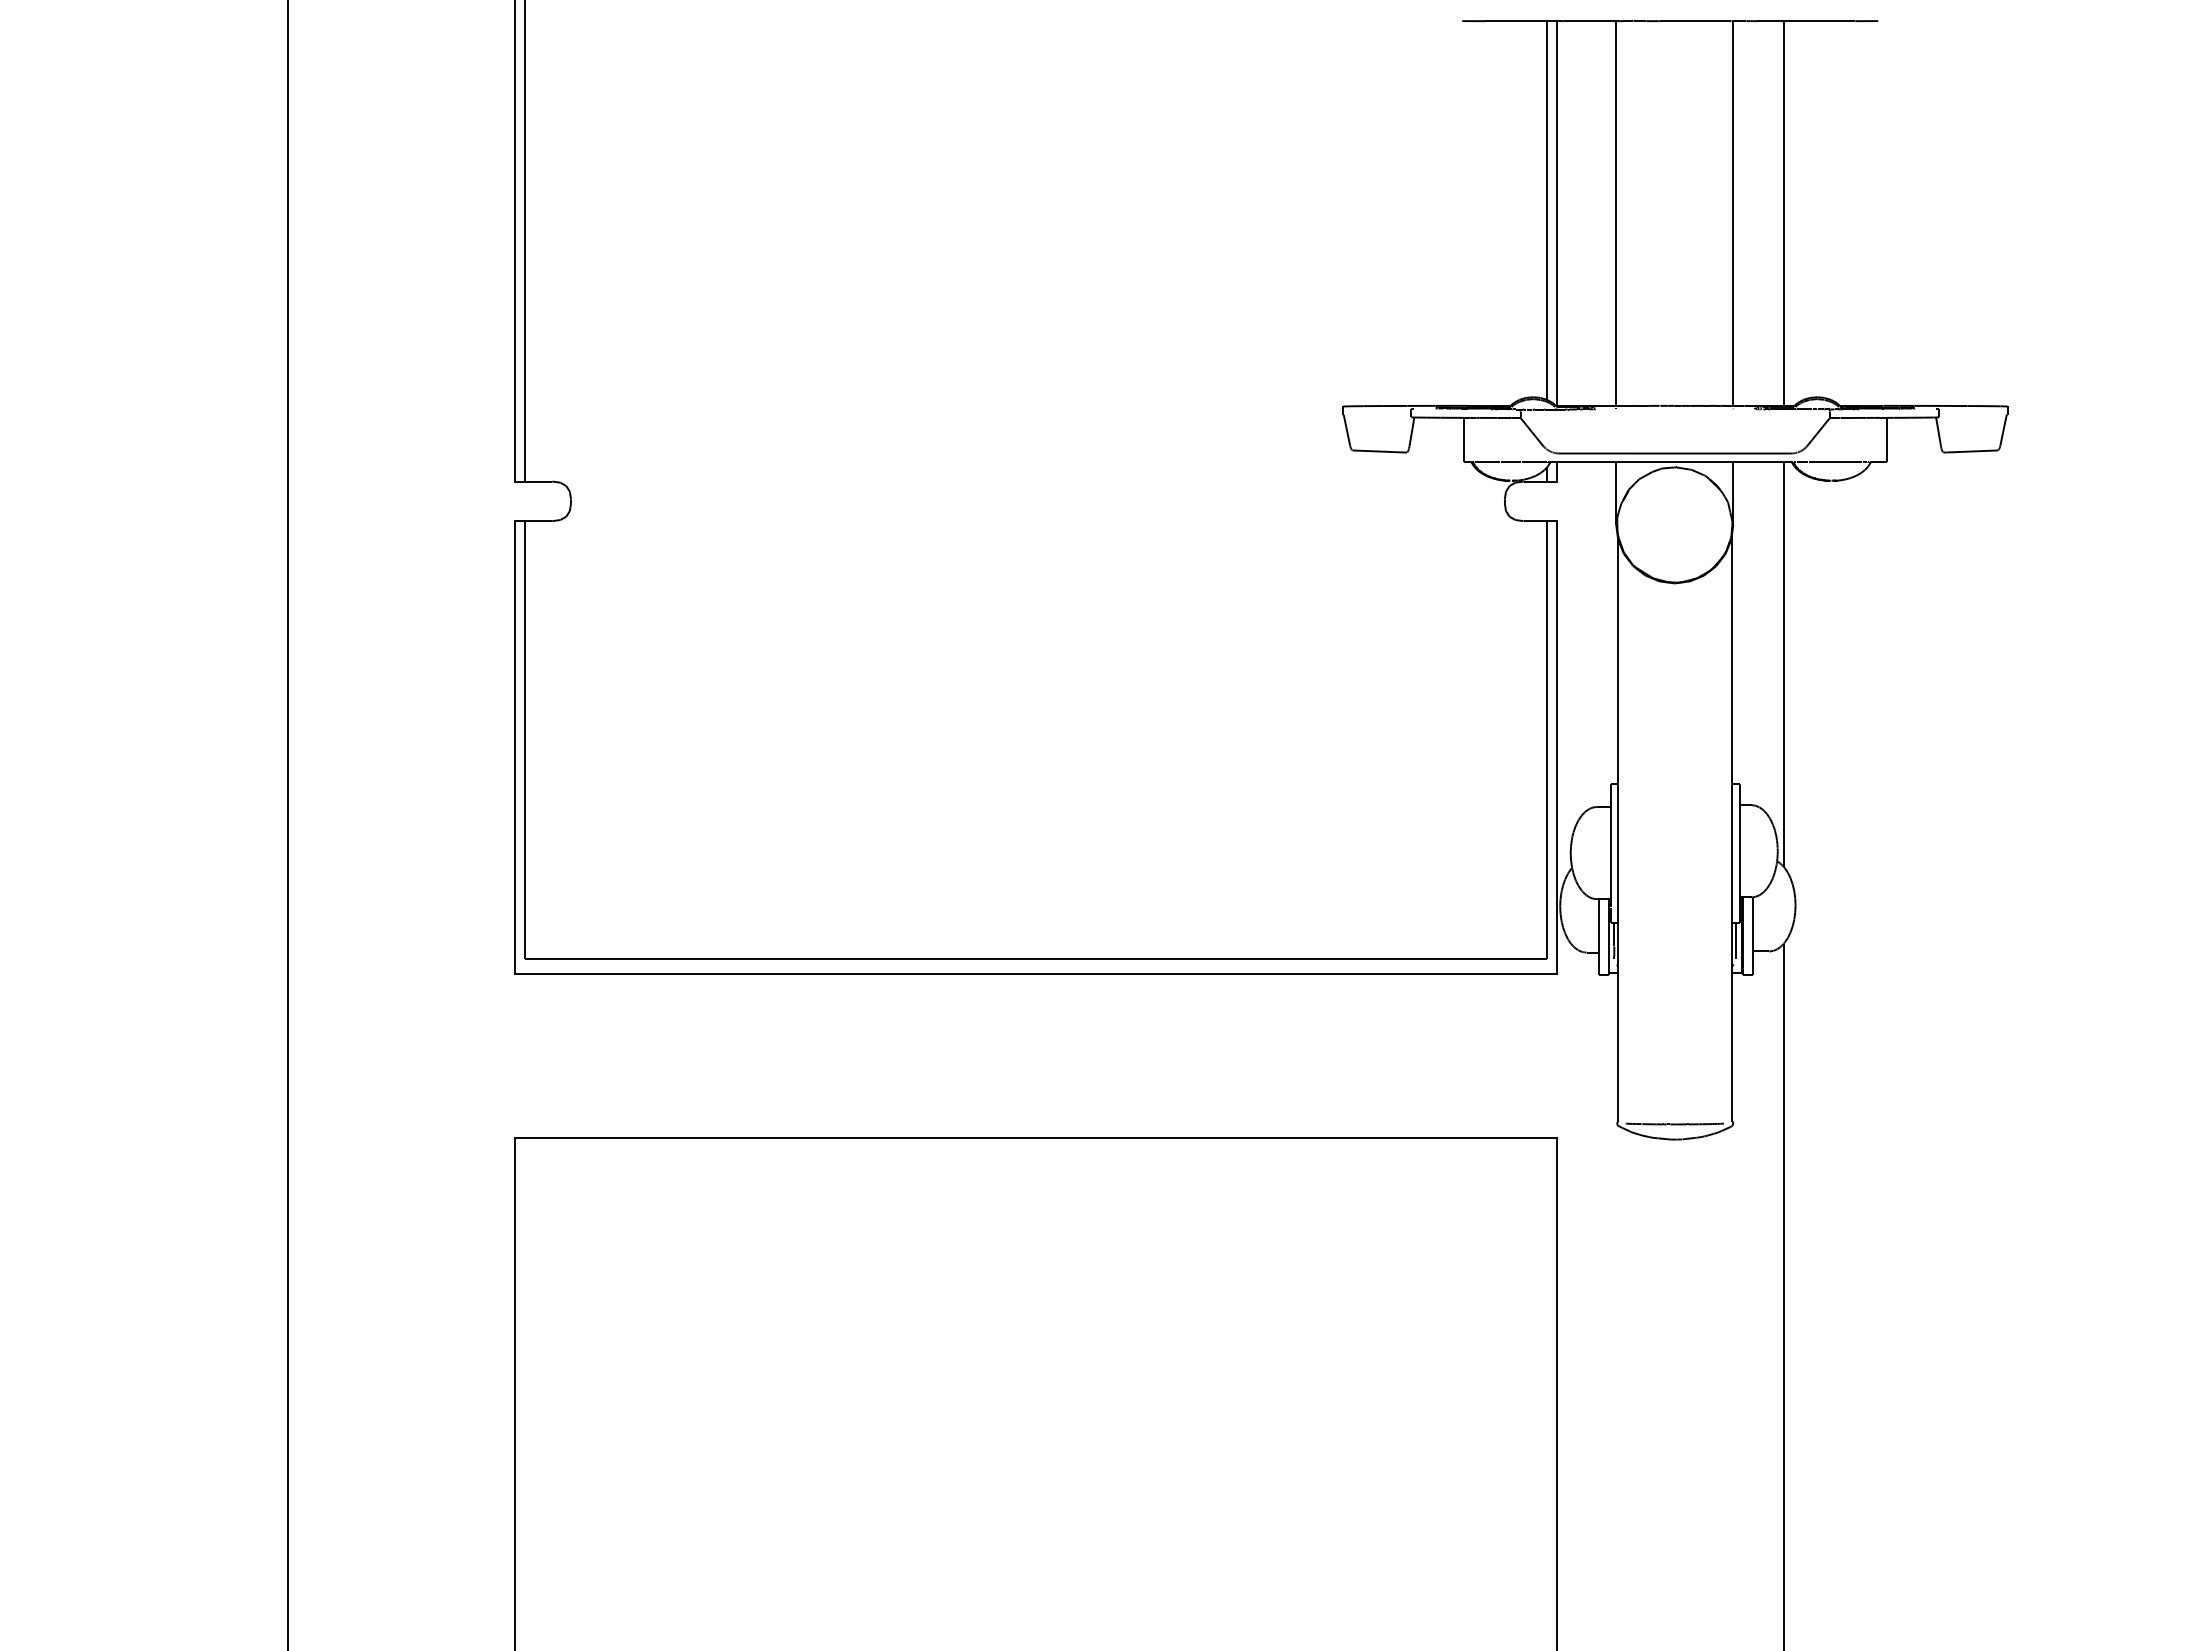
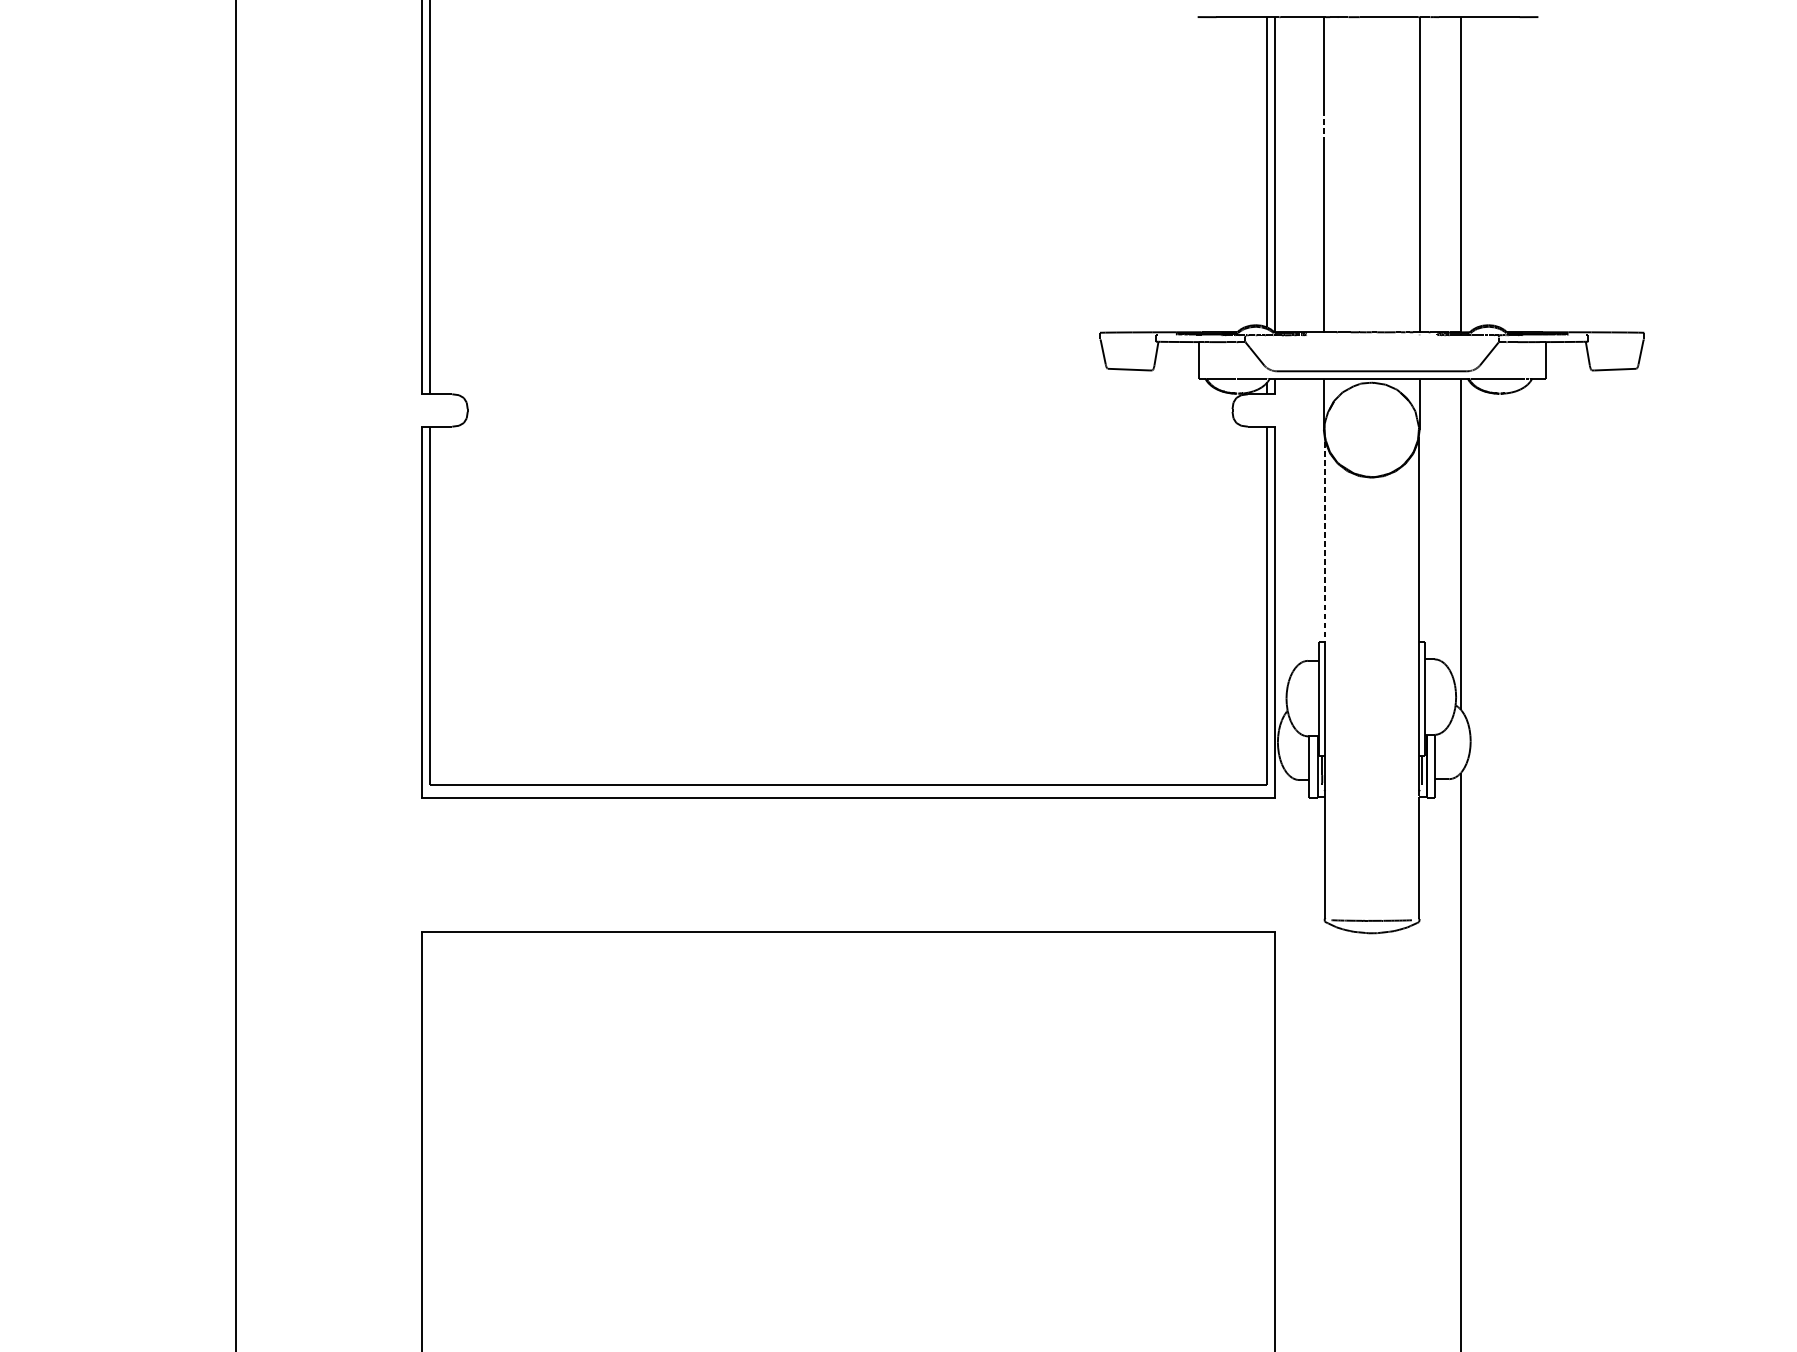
line: (1616, 154) -> (1324, 126), solid -> dashed
line: (1618, 662) -> (1325, 542), solid -> dashed

